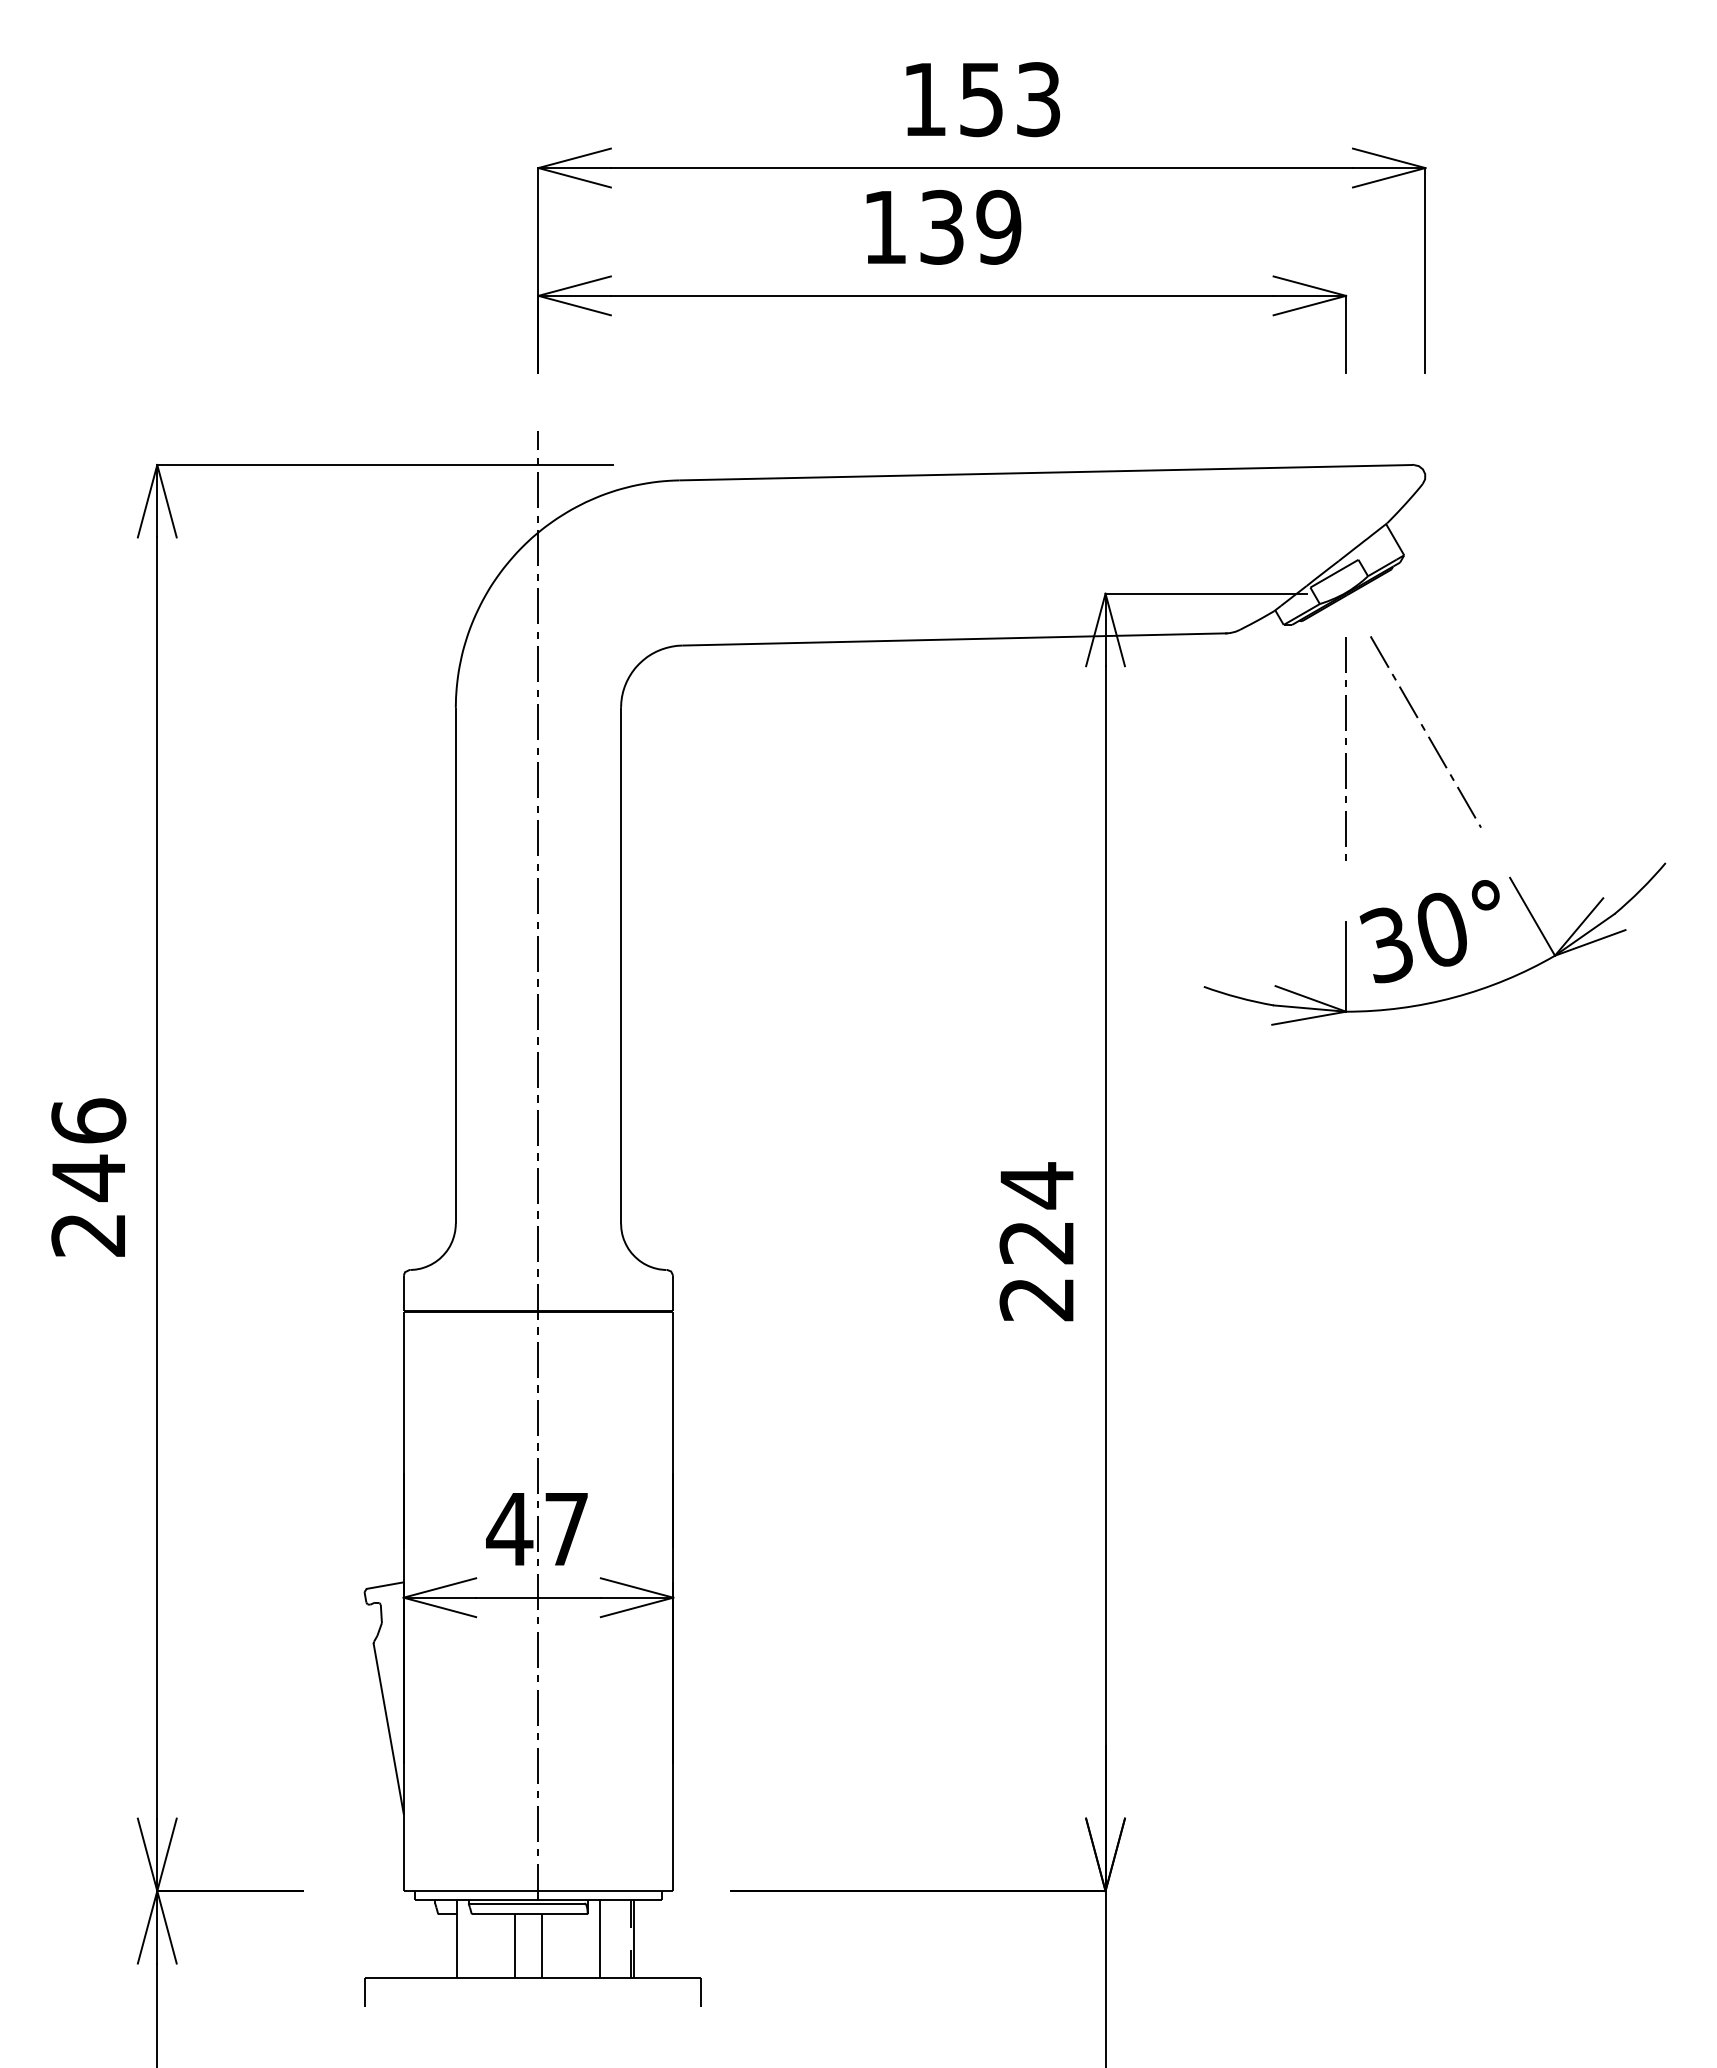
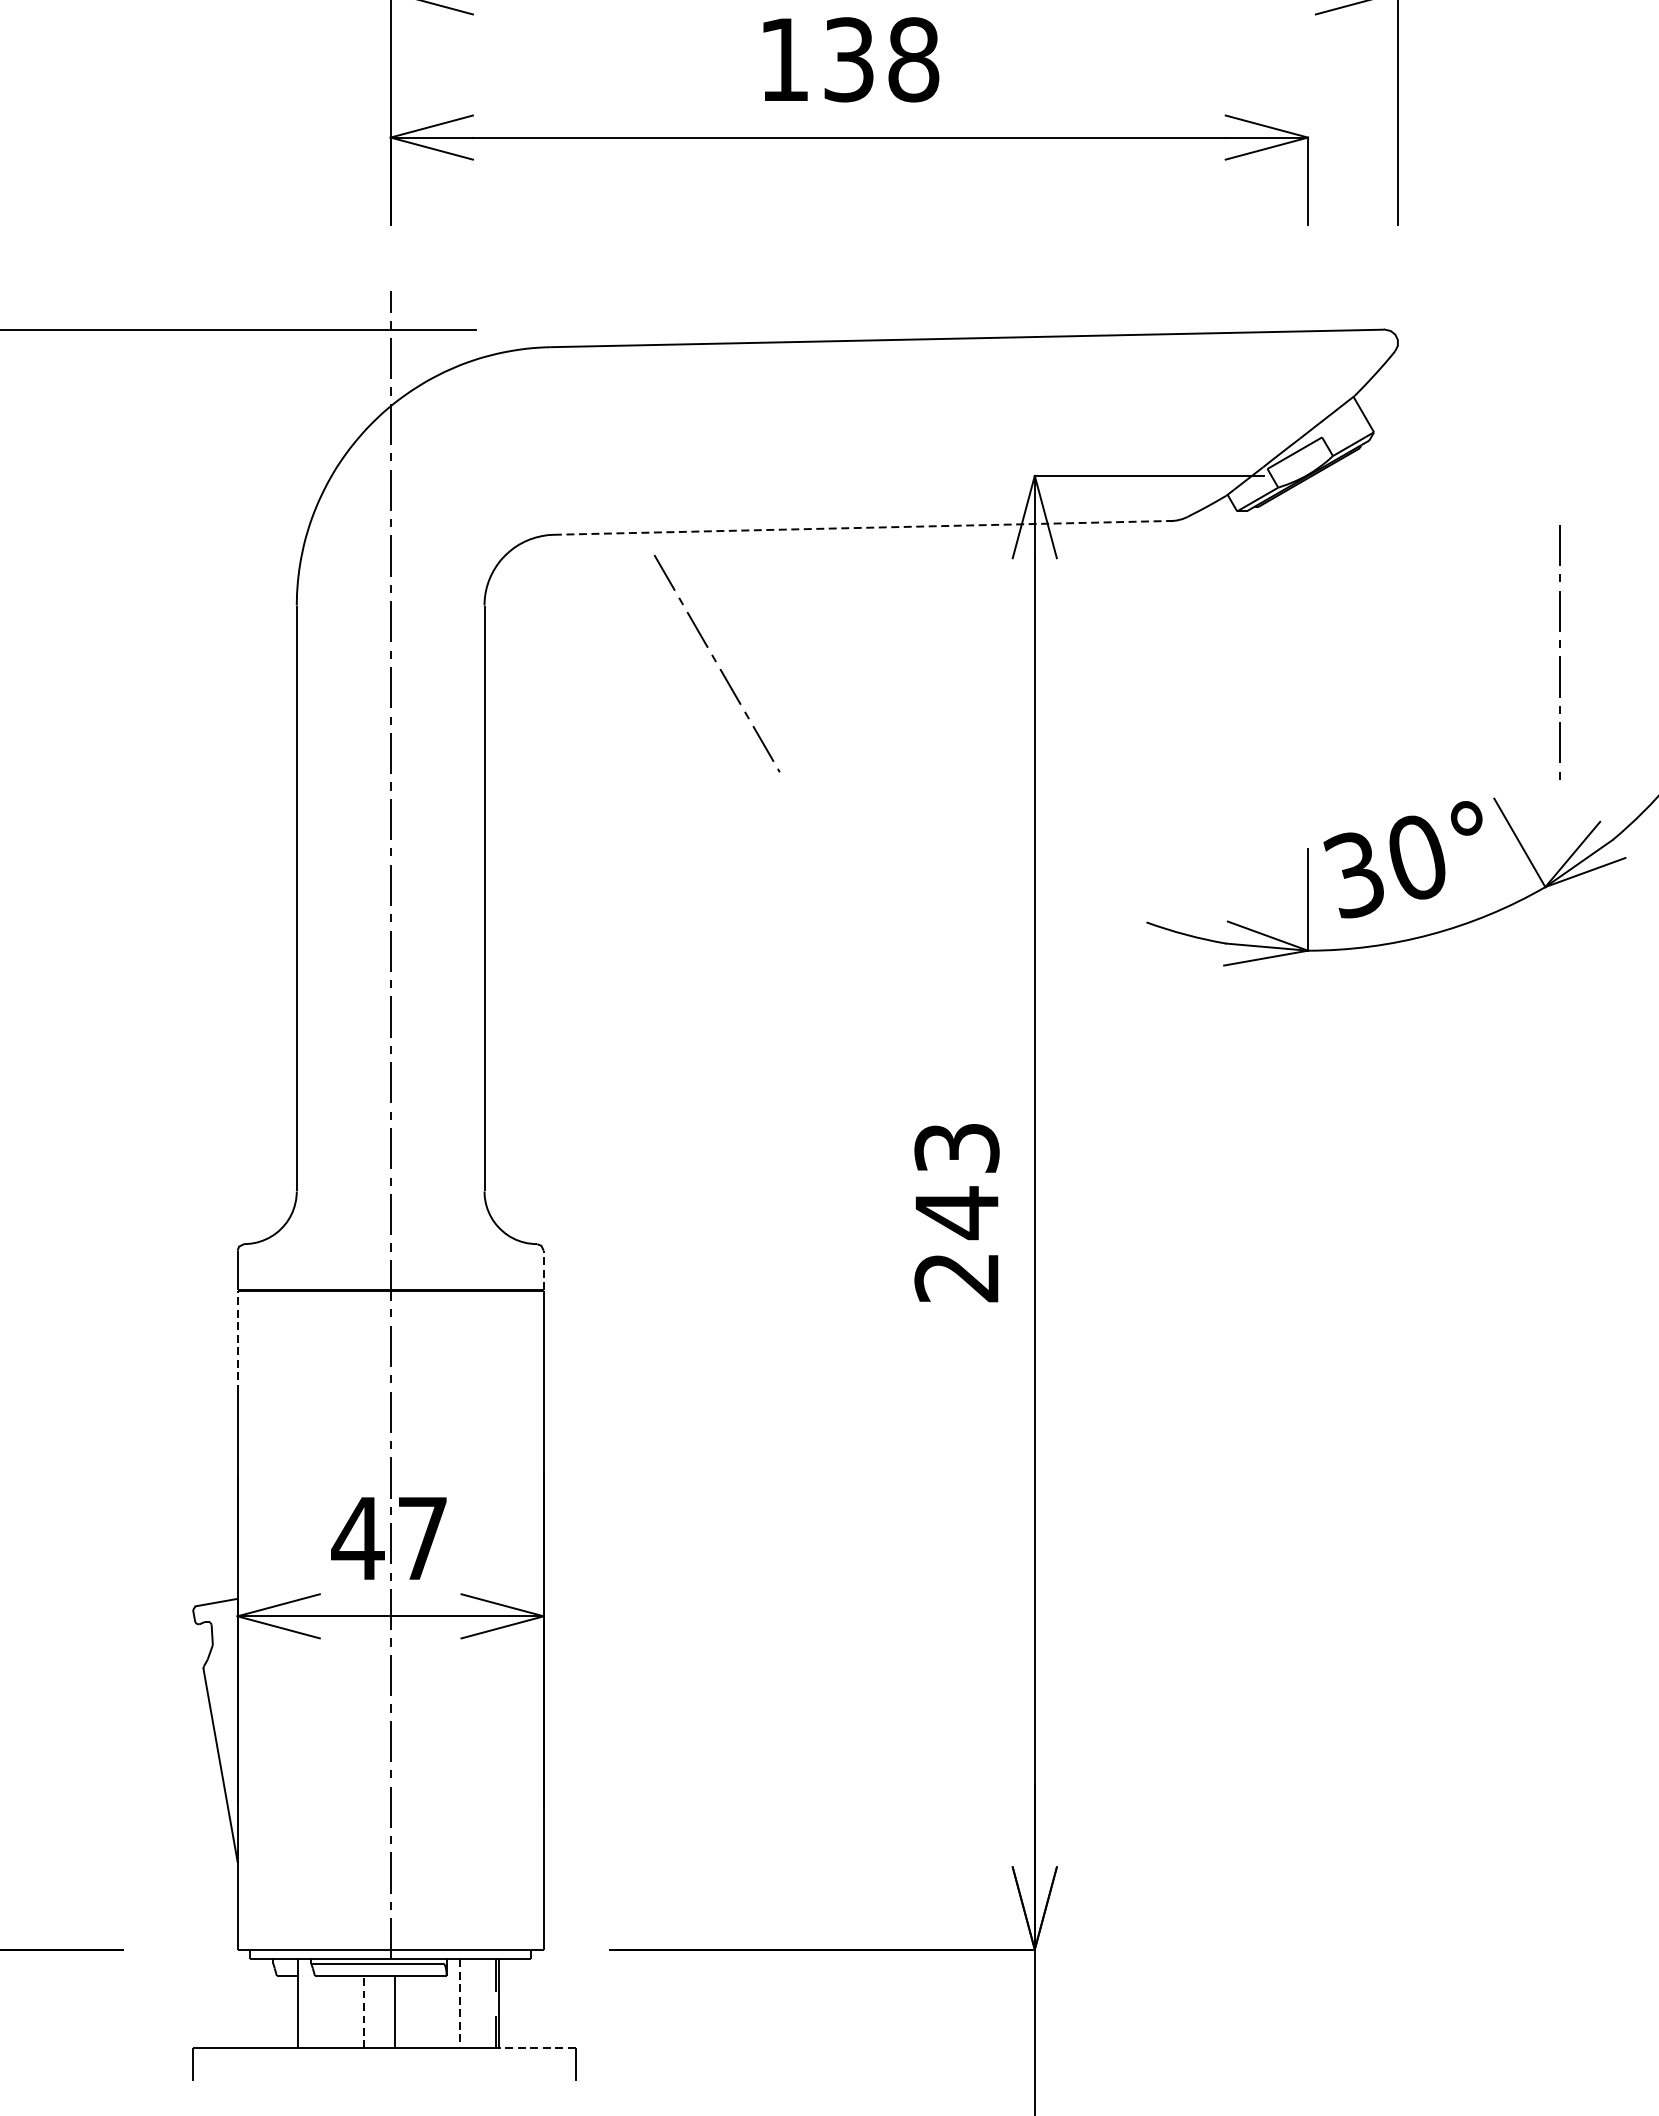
text: (998, 227) -> (913, 59), 139 -> 138
line: (954, 639) -> (863, 527), solid -> dashed
line: (1425, 730) -> (716, 661), moved
line: (1345, 744) -> (1559, 647), moved
text: (1036, 1214) -> (956, 1181), 224 -> 243
line: (673, 1292) -> (544, 1269), solid -> dashed
line: (403, 1356) -> (237, 1342), solid -> dashed
line: (599, 1939) -> (459, 2004), solid -> dashed
line: (515, 1946) -> (364, 2012), solid -> dashed
line: (666, 1978) -> (536, 2048), solid -> dashed

